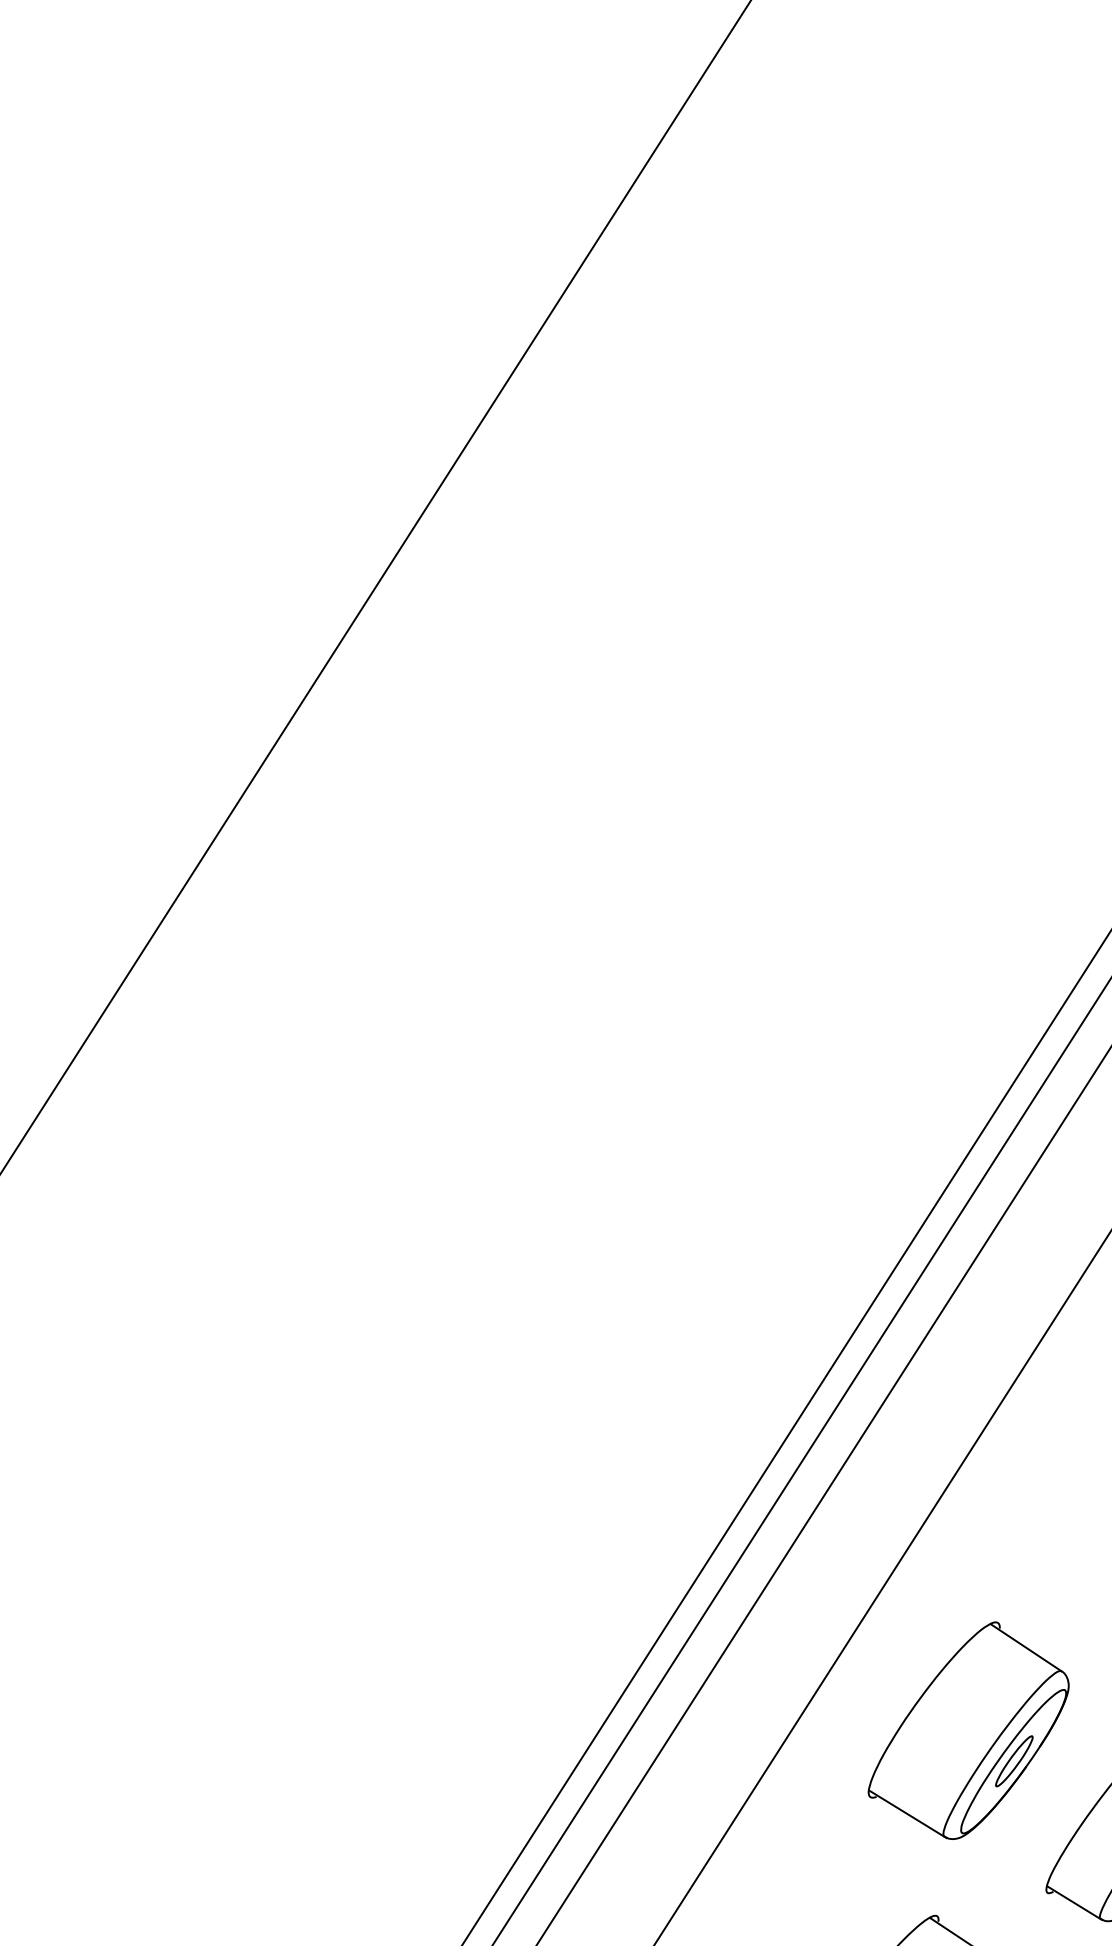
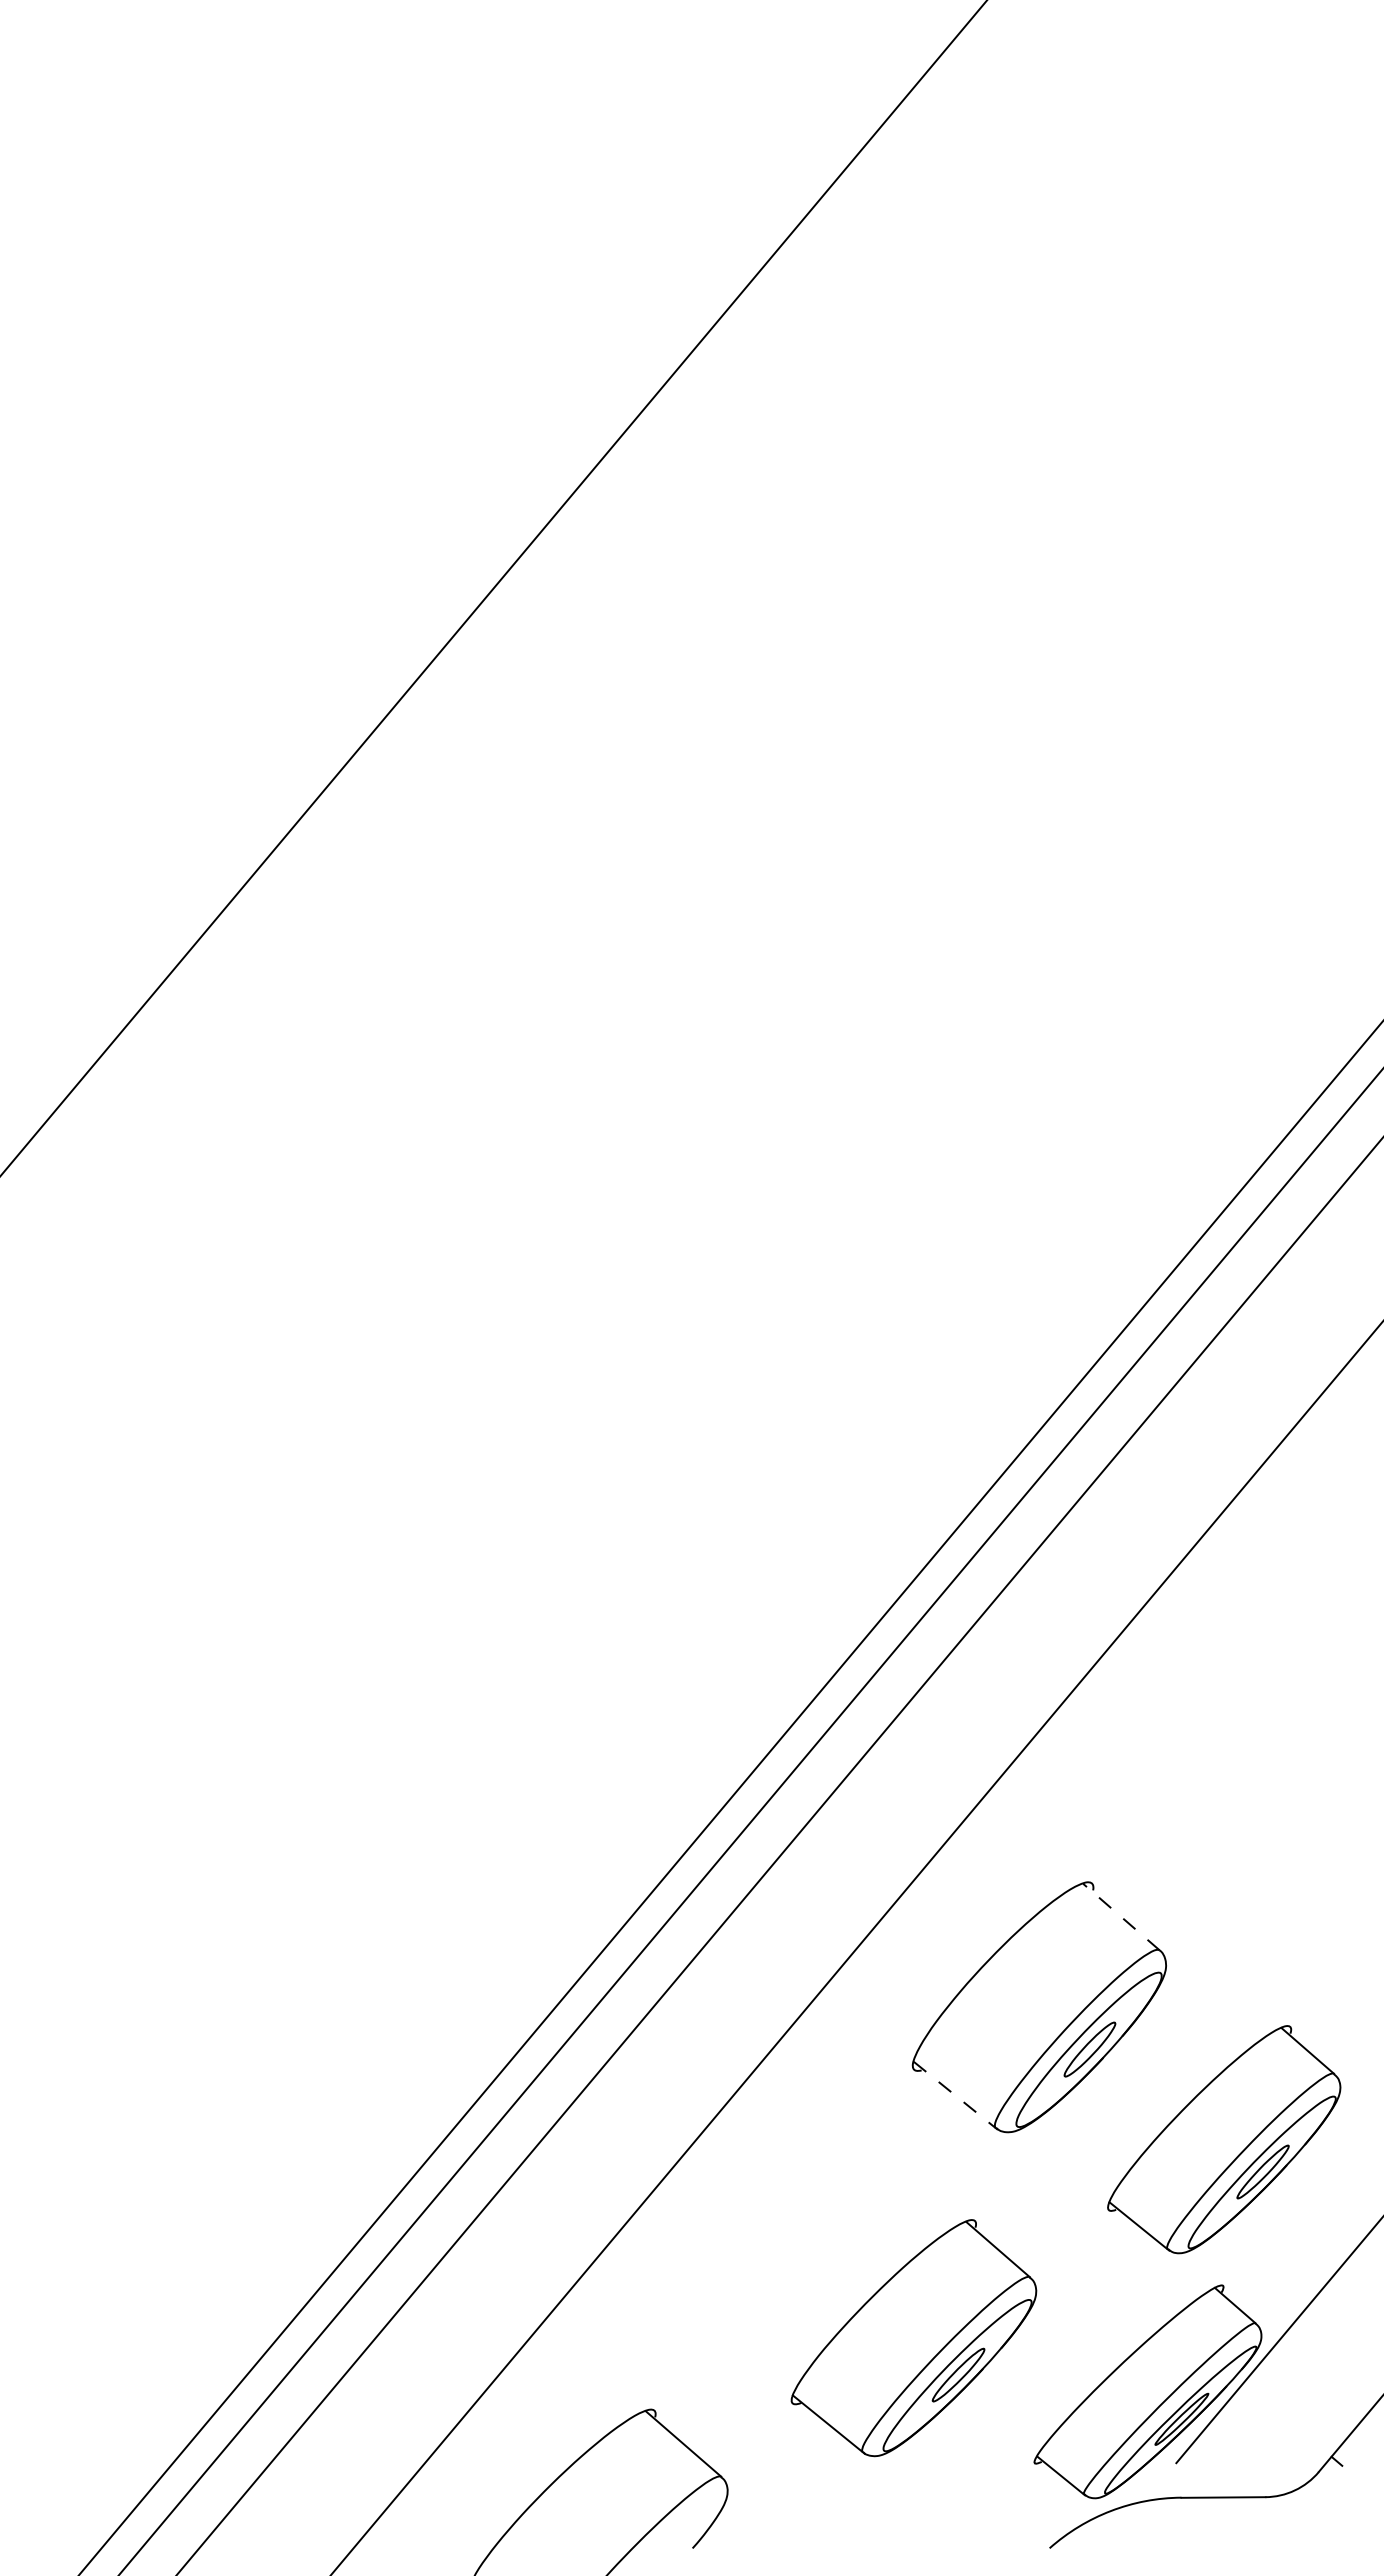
line: (1026, 1648) -> (1121, 1917), solid -> dashed
line: (908, 1814) -> (956, 2096), solid -> dashed

